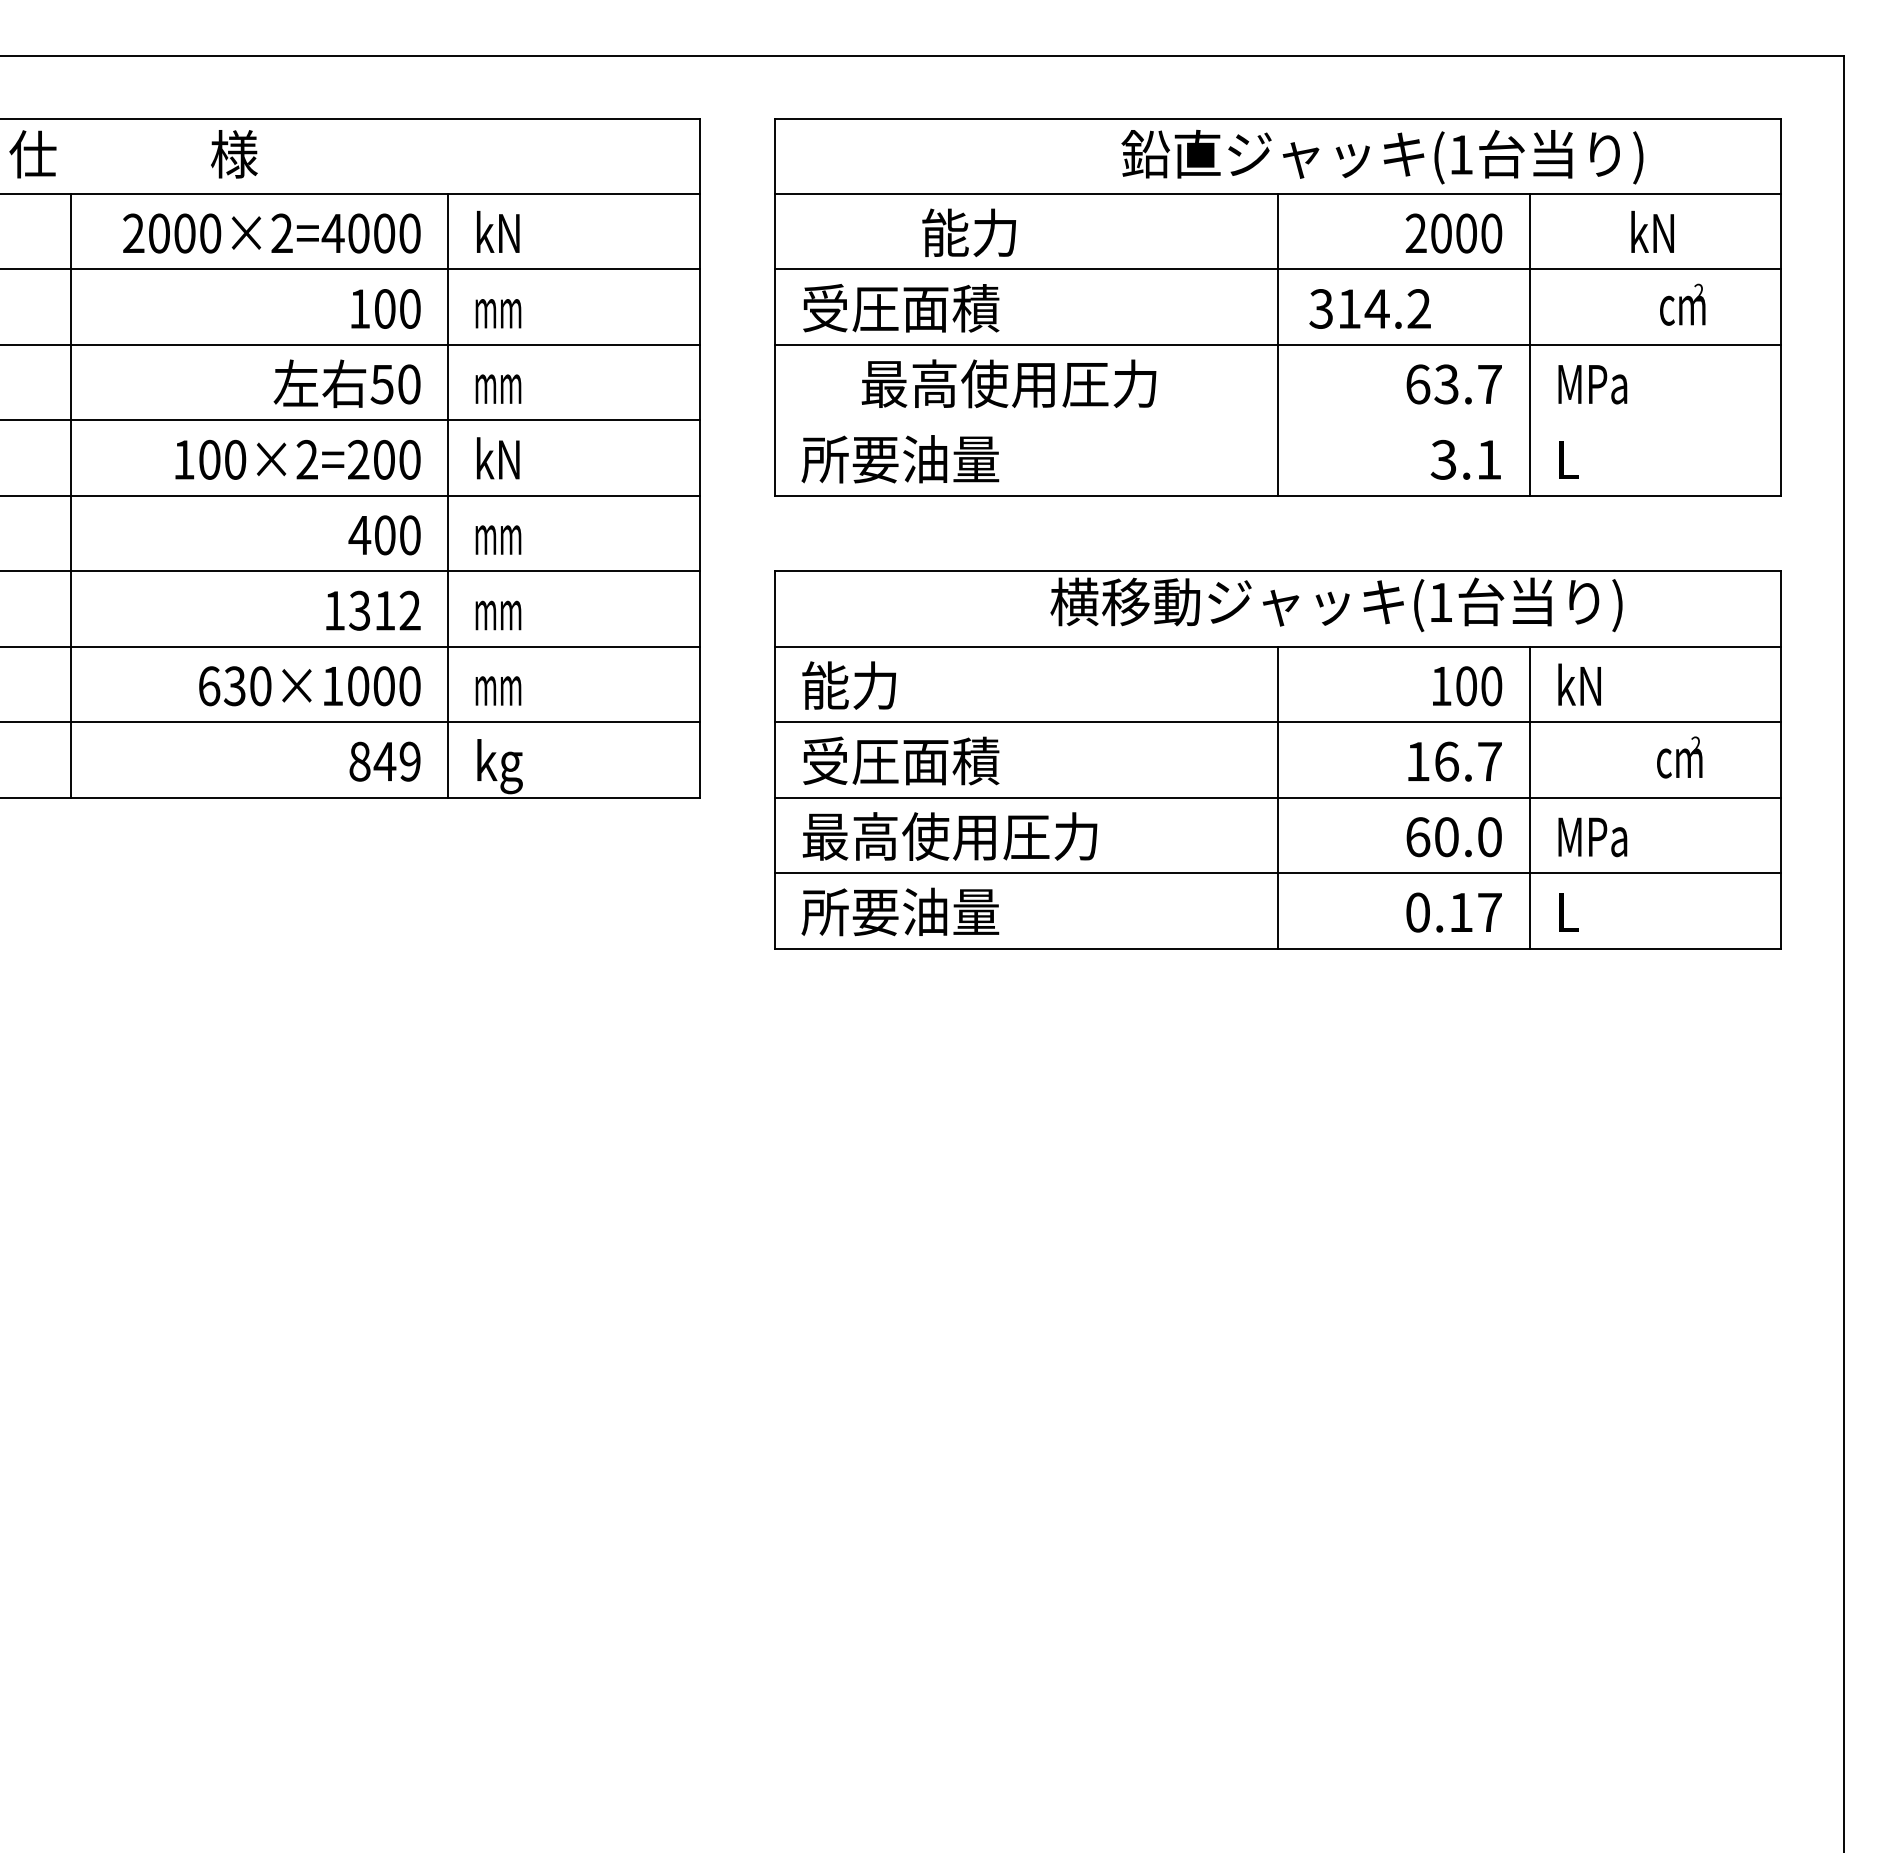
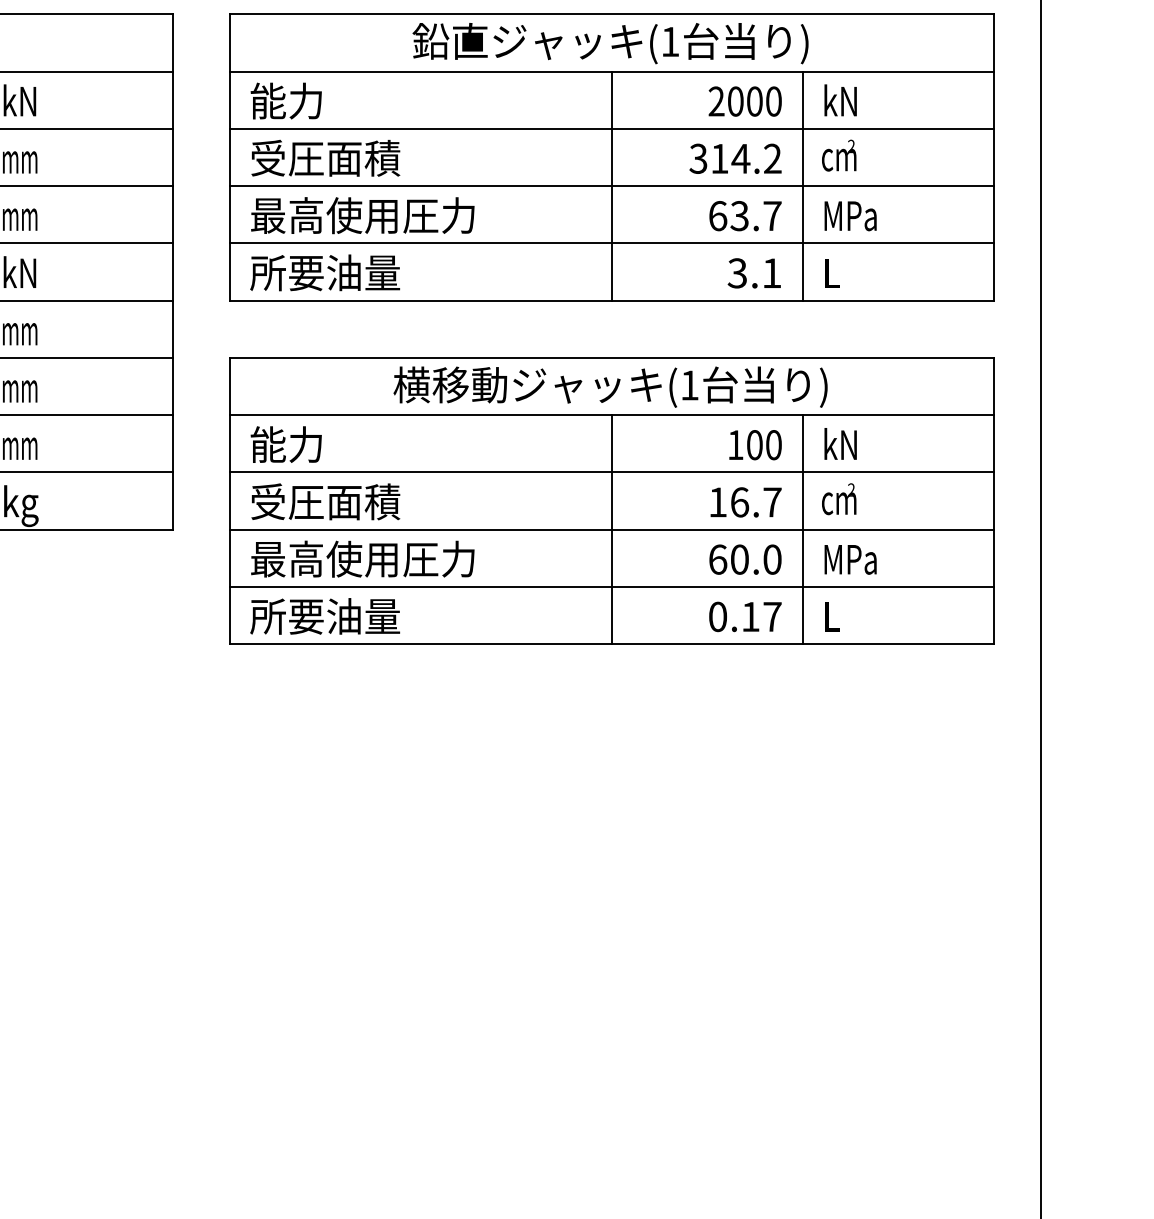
text: (1382, 156) -> (610, 43), moved
text: (1652, 231) -> (840, 100), moved
text: (969, 232) -> (286, 100), moved
text: (1682, 304) -> (839, 155), moved
text: (1369, 308) -> (735, 158), moved
text: (1008, 383) -> (362, 215), moved
line: (1278, 420) -> (612, 243), added
text: (1336, 604) -> (610, 386), moved
text: (1679, 757) -> (839, 499), moved

